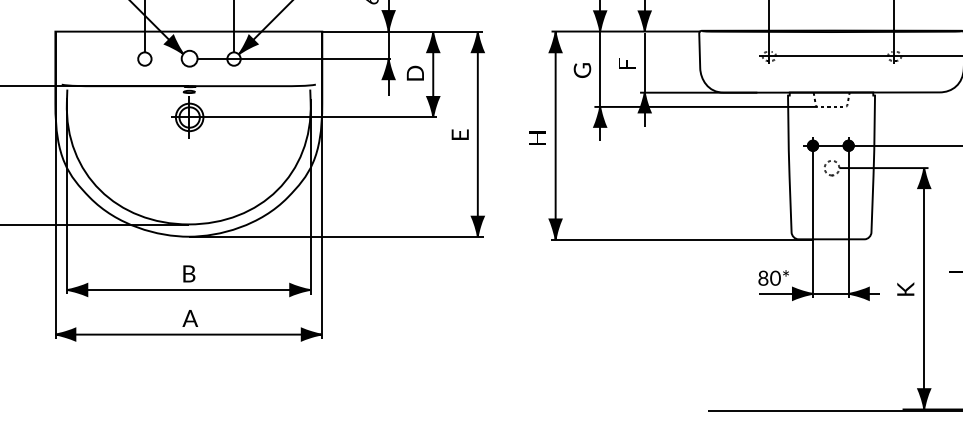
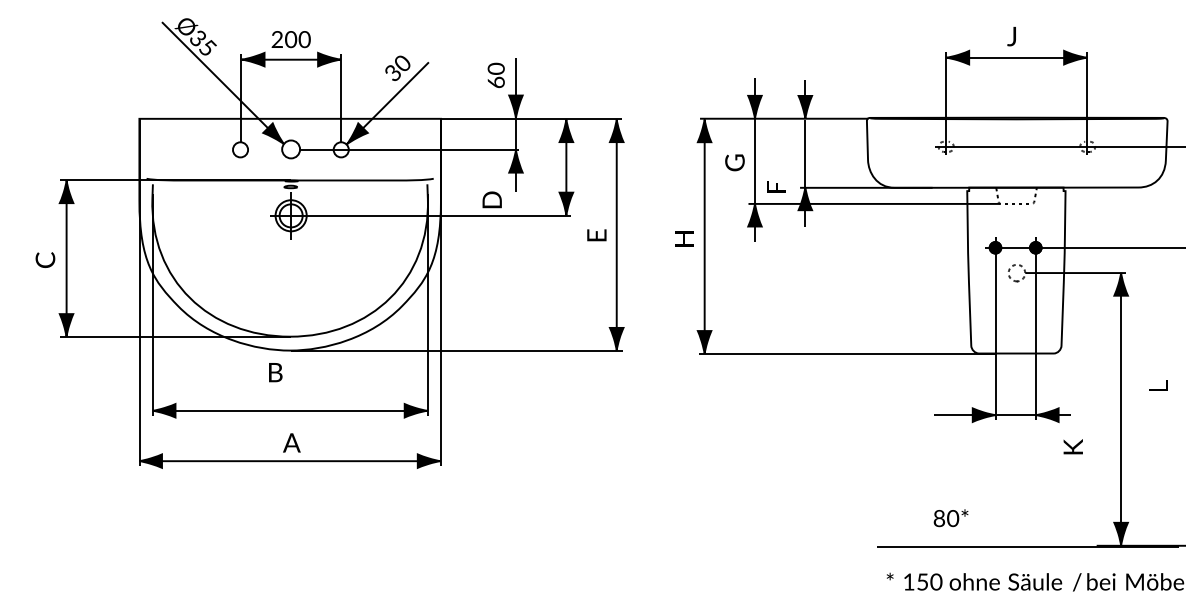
text: (627, 63) -> (776, 186), moved
text: (414, 72) -> (491, 199), moved
text: (189, 273) -> (275, 372), moved
text: (773, 278) -> (950, 518), moved
text: (905, 288) -> (1072, 446), moved

